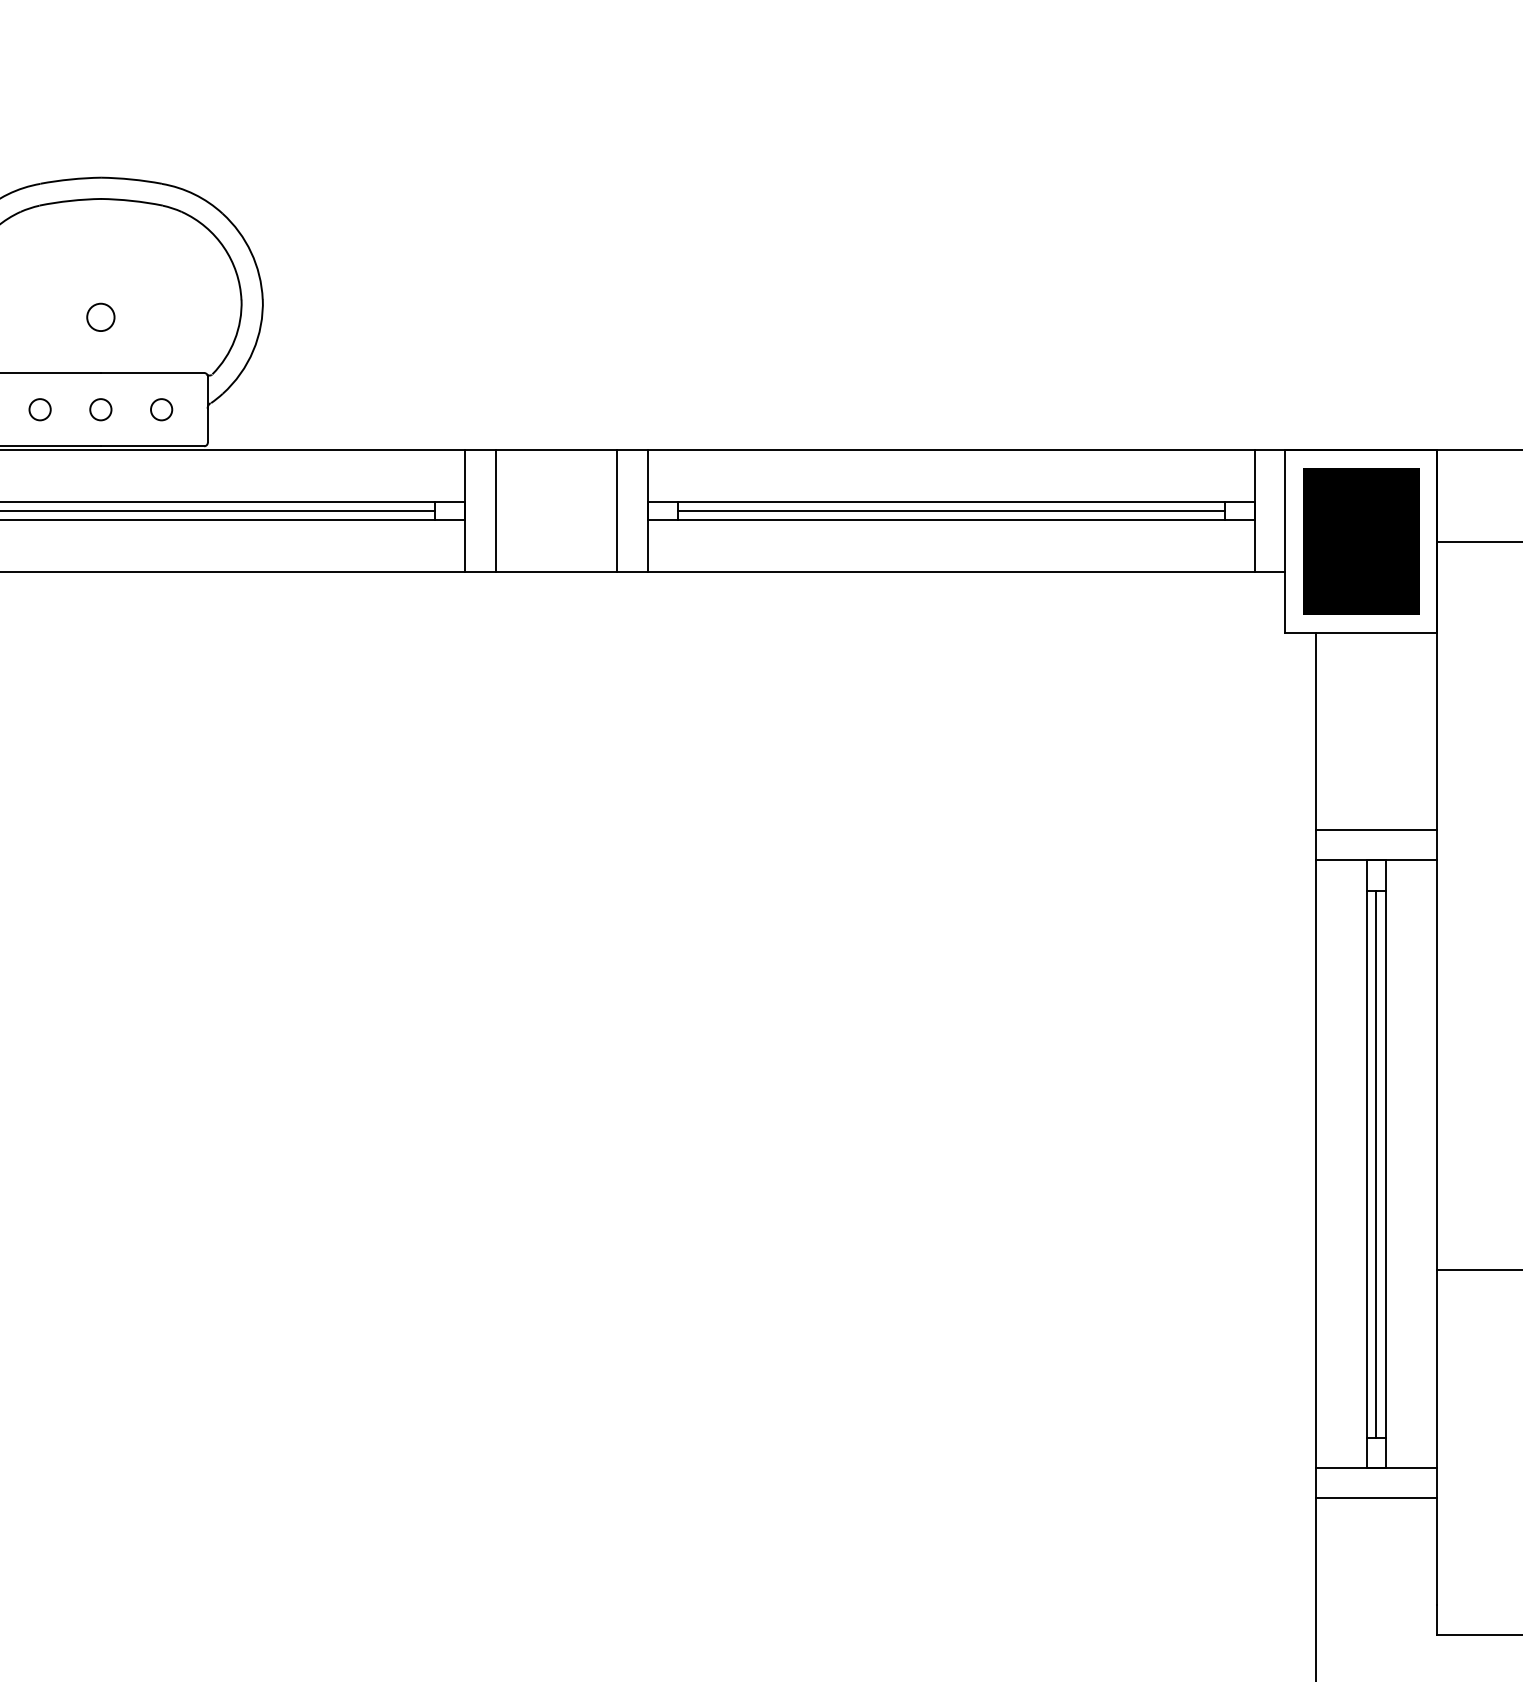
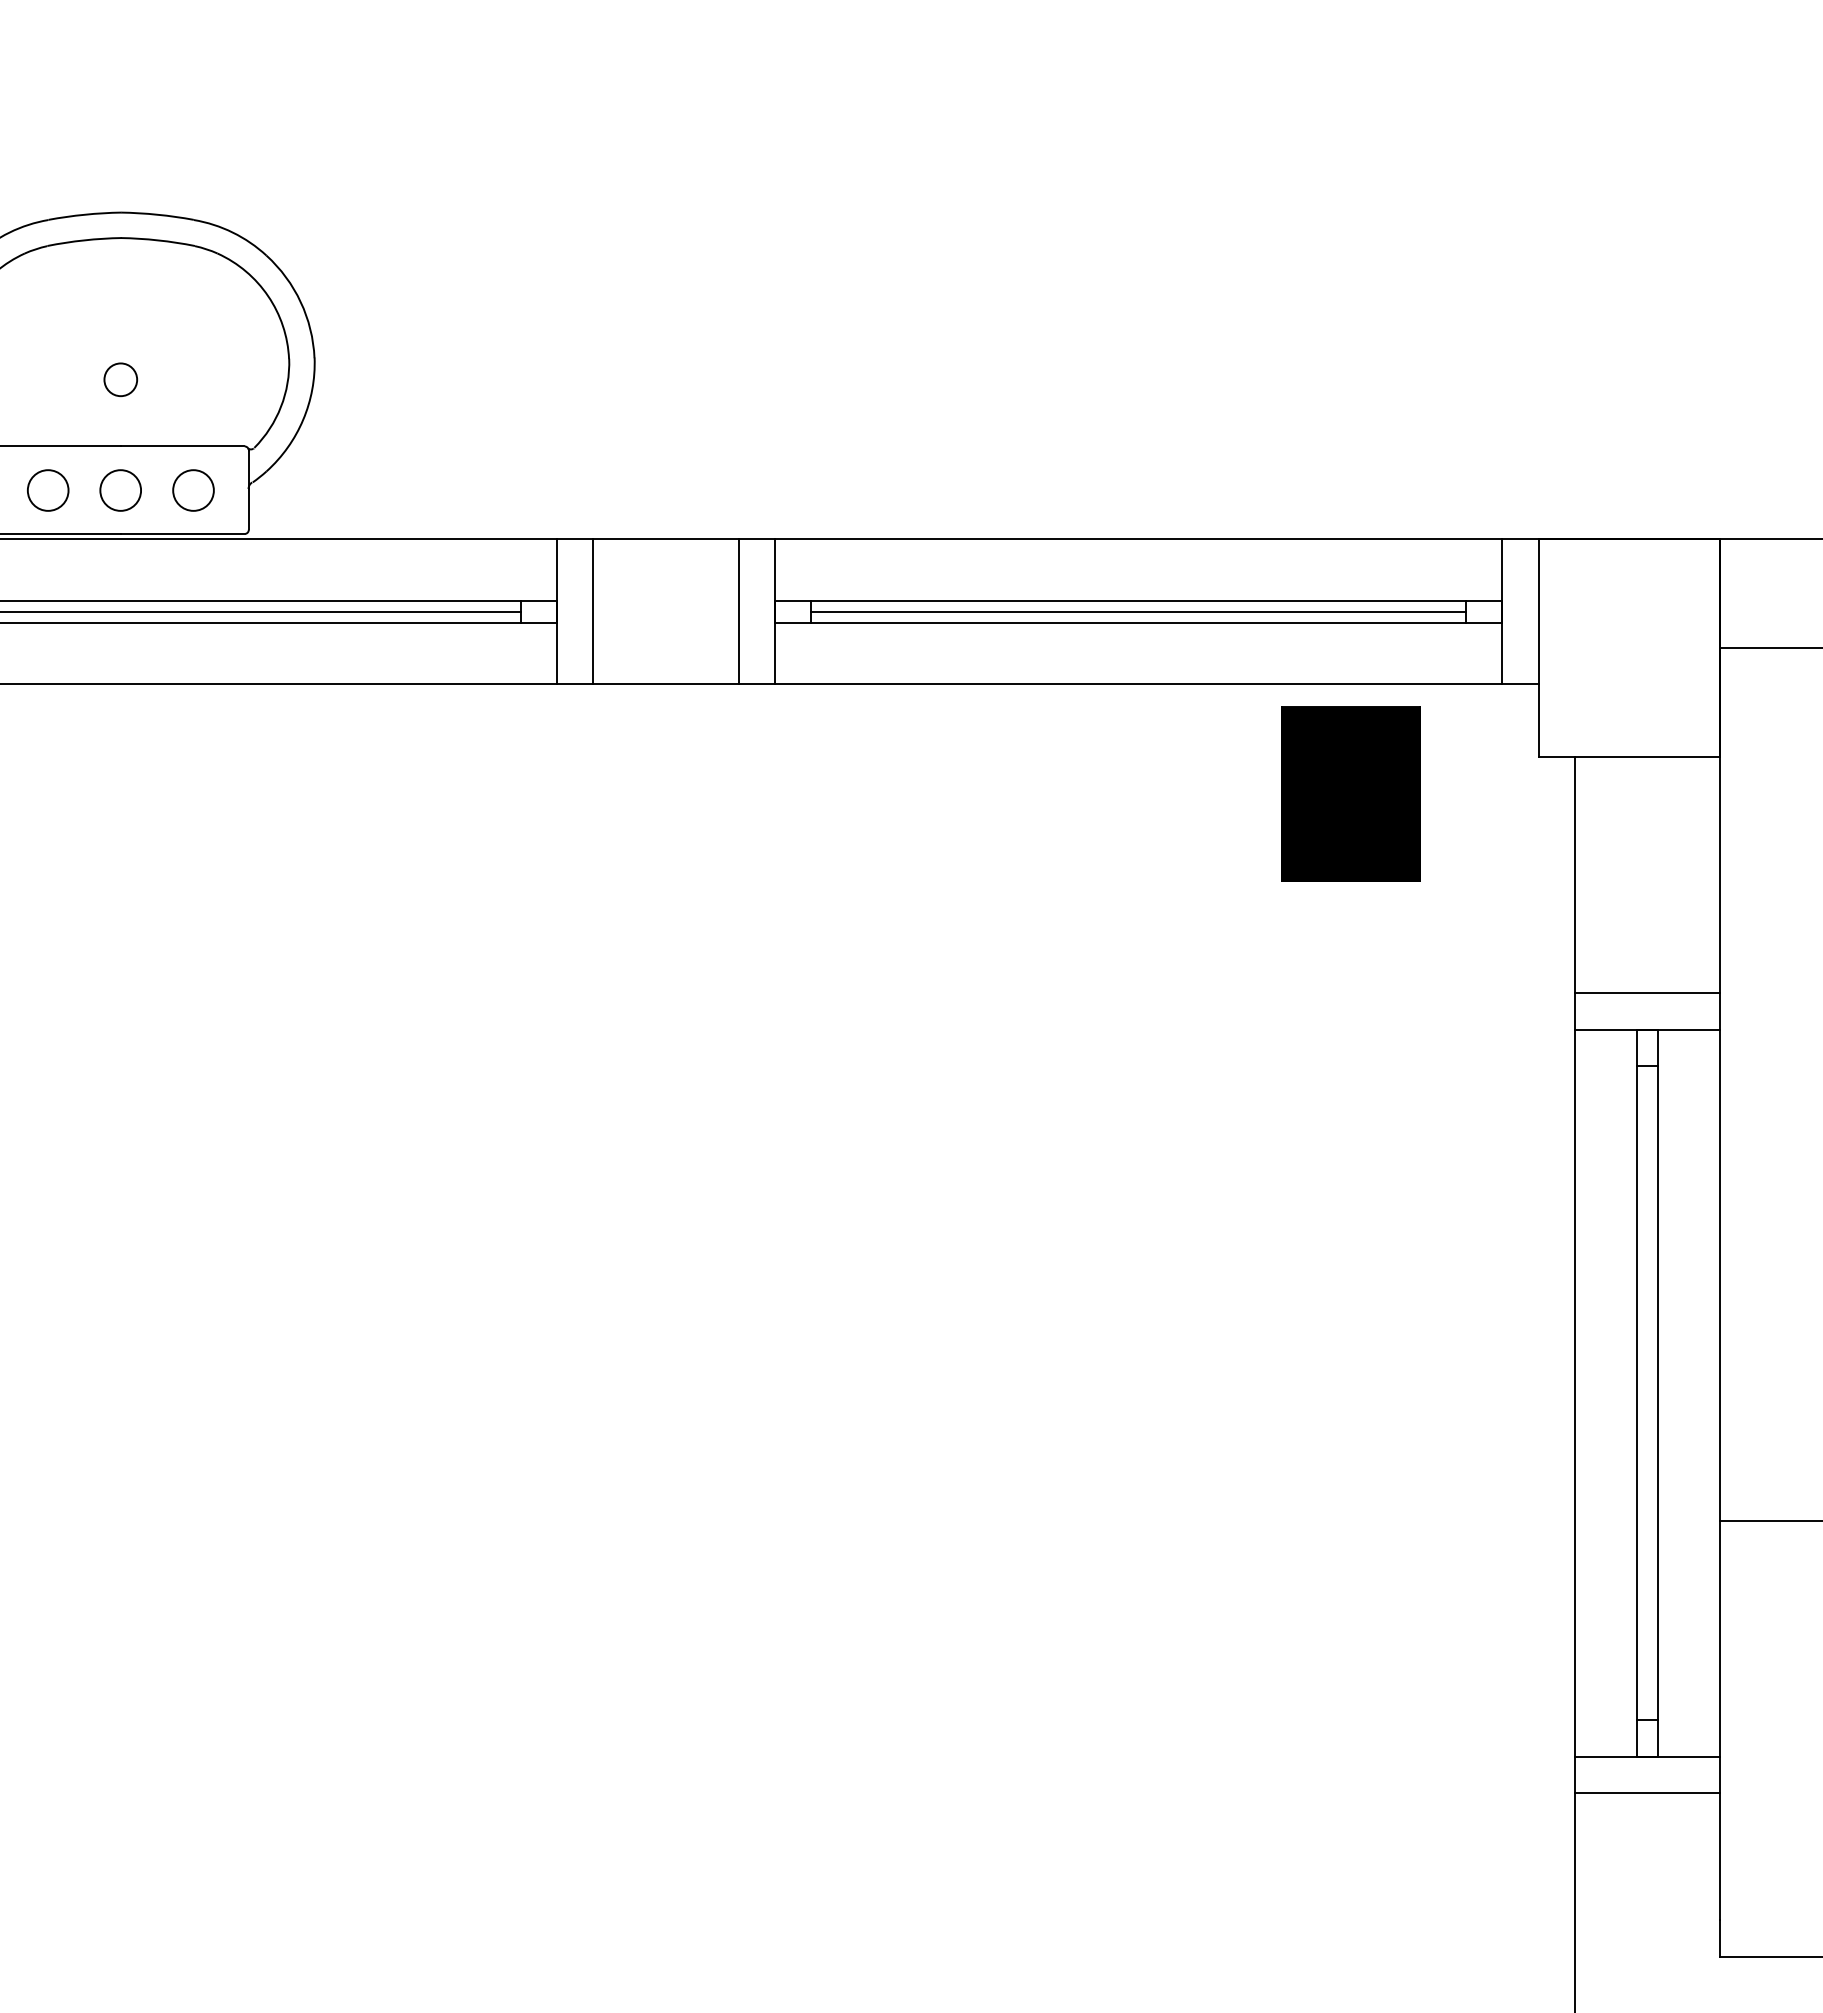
circle: (39, 409) -> (47, 489), size x1.6
circle: (100, 409) -> (120, 489), size x1.6
circle: (161, 409) -> (193, 489), size x1.6
part: (1360, 541) -> (1350, 793), moved
line: (1376, 1164) -> (1647, 1393), removed

